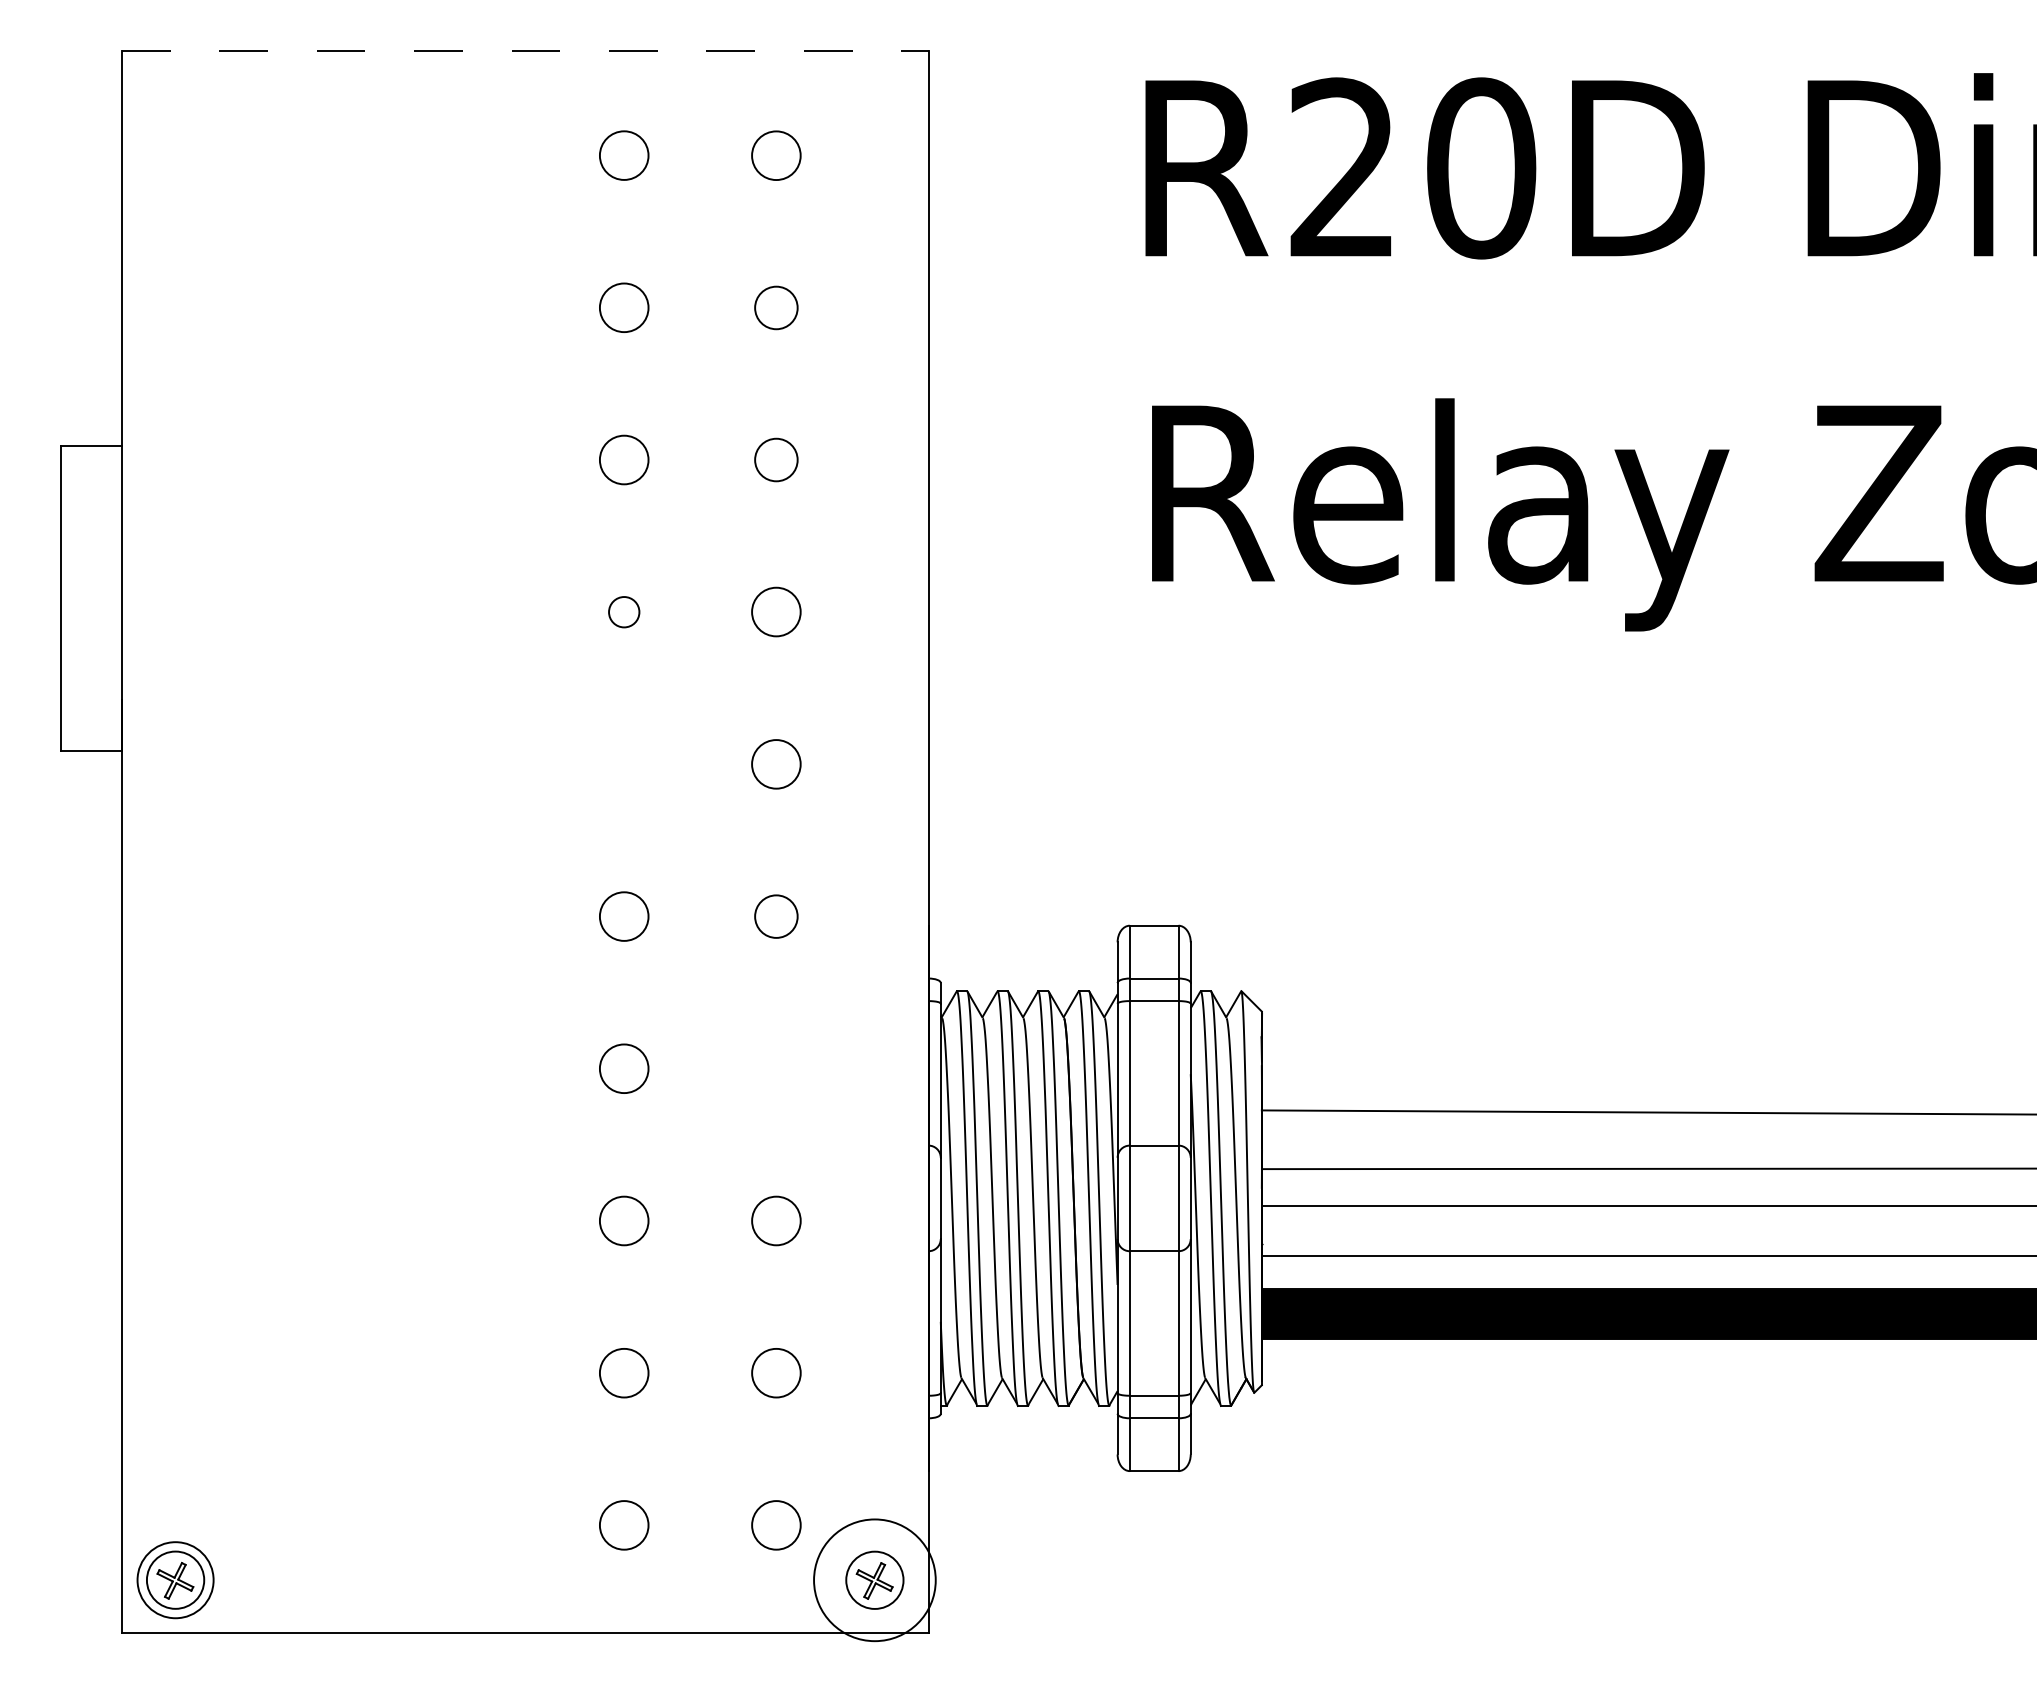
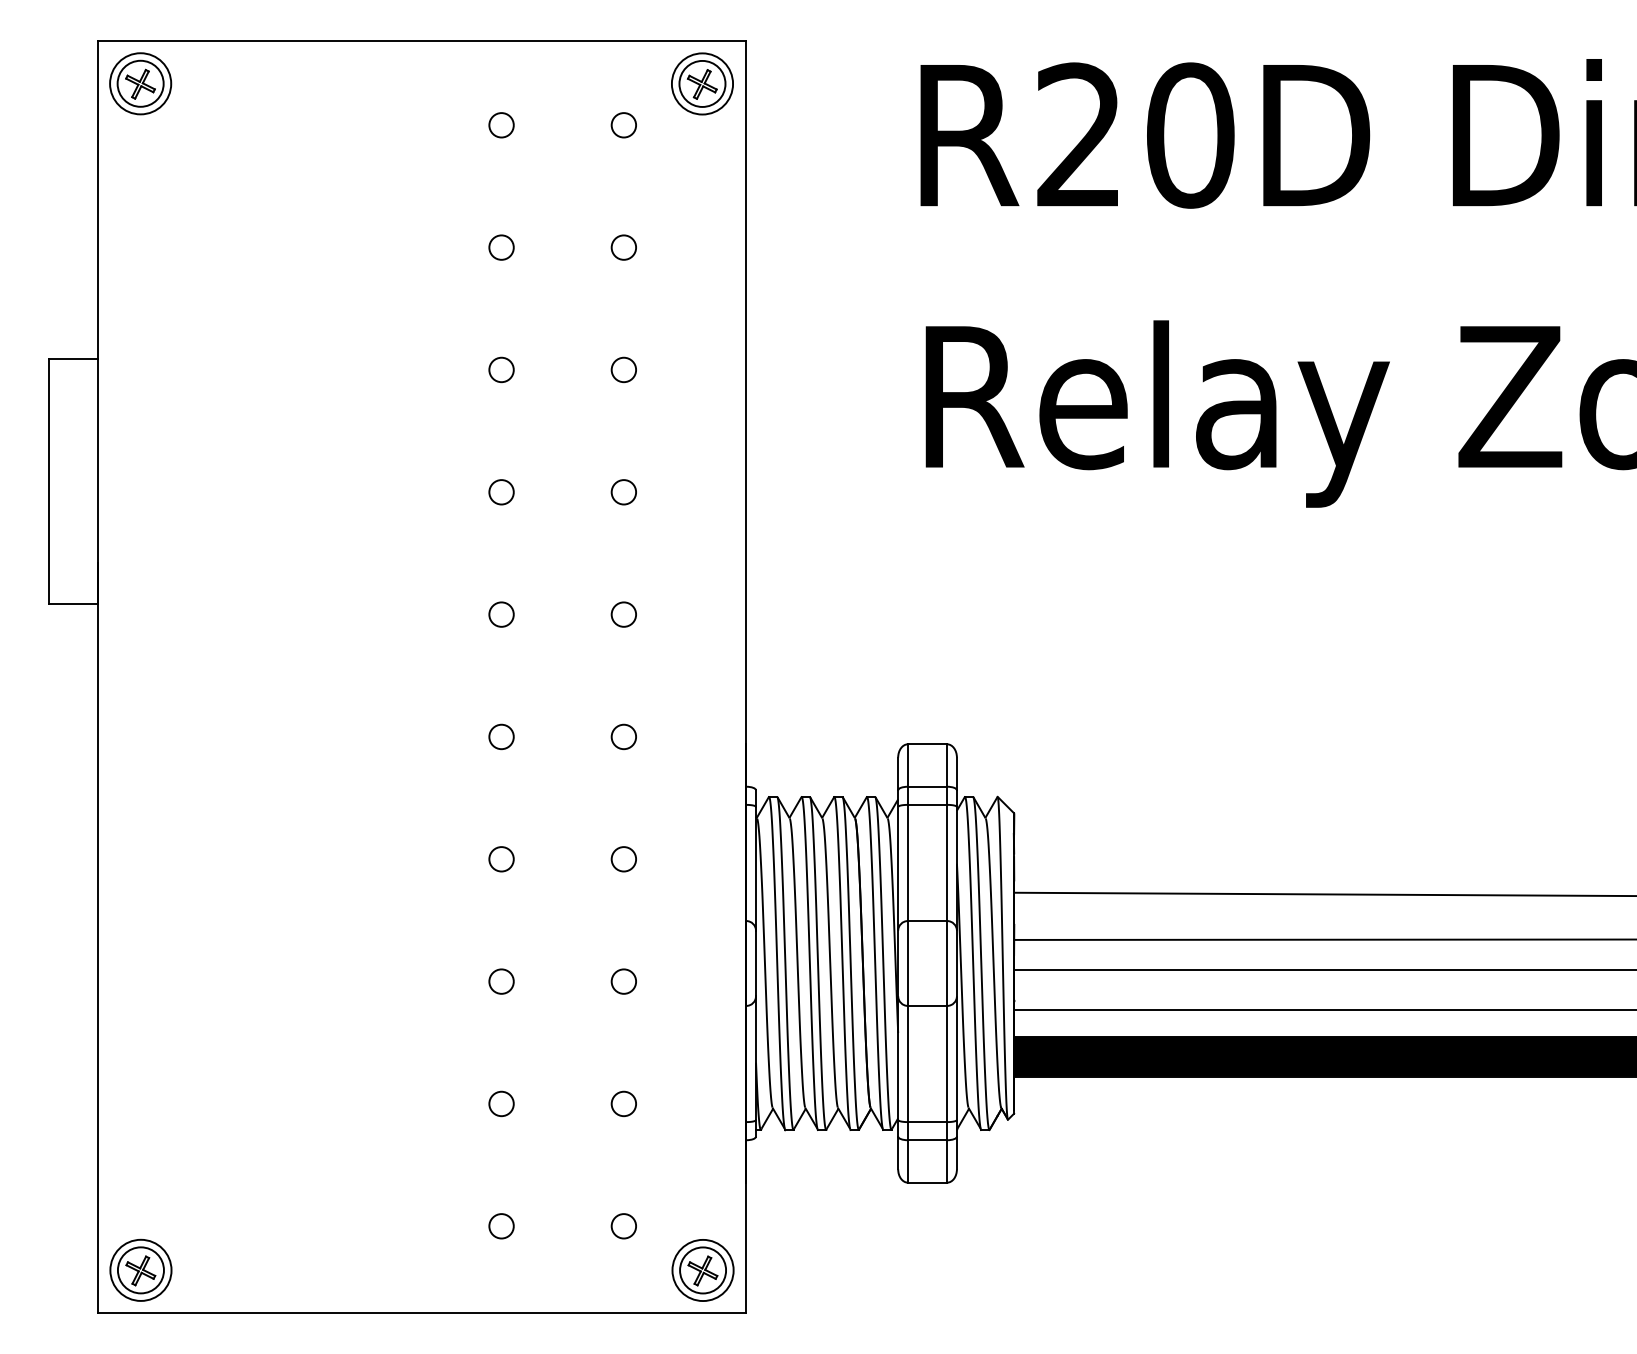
line: (525, 50) -> (422, 40), dashed -> solid
part: (175, 103) -> (140, 83), added
part: (874, 104) -> (702, 84), added
circle: (624, 155) -> (501, 125), size x0.62
circle: (776, 155) -> (623, 125), size x0.62
circle: (624, 307) -> (501, 247), size x0.62
circle: (776, 307) -> (623, 247), size x0.71
circle: (624, 459) -> (501, 369), size x0.62
circle: (776, 459) -> (623, 369), size x0.71
circle: (776, 612) -> (623, 492), size x0.62
circle: (624, 764) -> (501, 614), added
circle: (776, 764) -> (623, 614), size x0.62
circle: (624, 916) -> (501, 736), size x0.62
circle: (776, 916) -> (623, 736), size x0.71
circle: (624, 1068) -> (501, 859), size x0.62
circle: (776, 1068) -> (623, 859), added
circle: (624, 1220) -> (501, 981), size x0.62
circle: (776, 1220) -> (623, 981), size x0.62
circle: (624, 1372) -> (501, 1103), size x0.62
circle: (776, 1372) -> (623, 1103), size x0.62
circle: (624, 1525) -> (501, 1226), size x0.62
circle: (776, 1525) -> (623, 1226), size x0.62
circle: (874, 1580) -> (702, 1270), size x0.62

